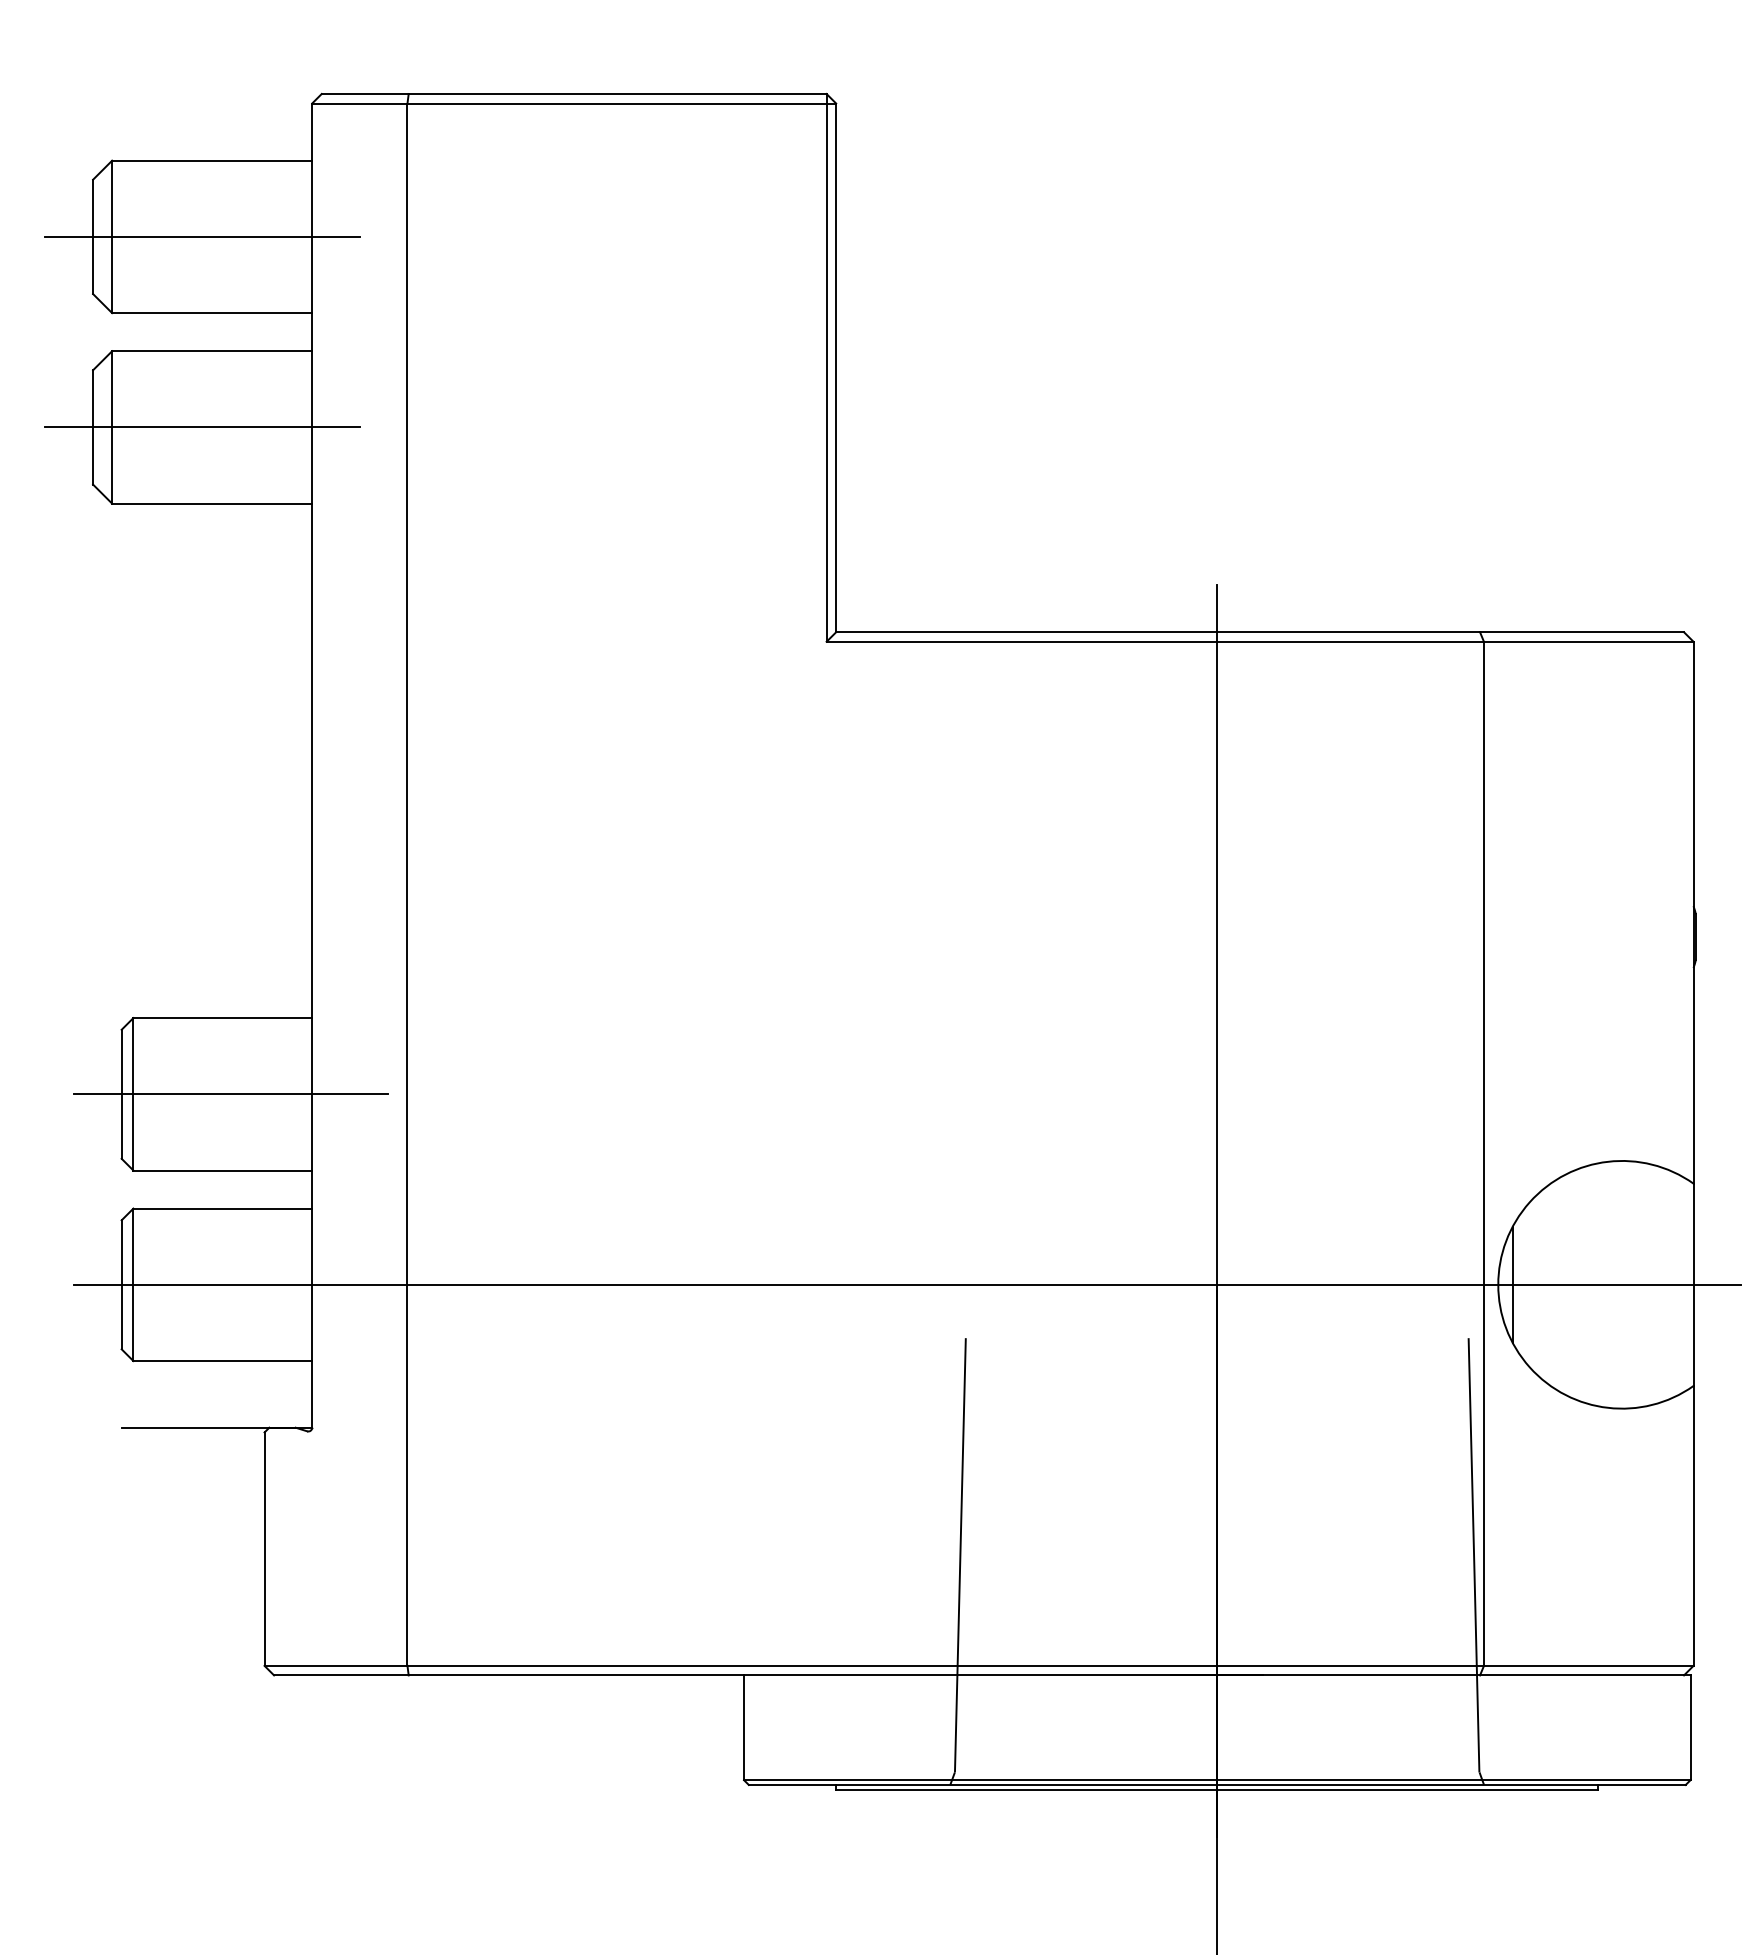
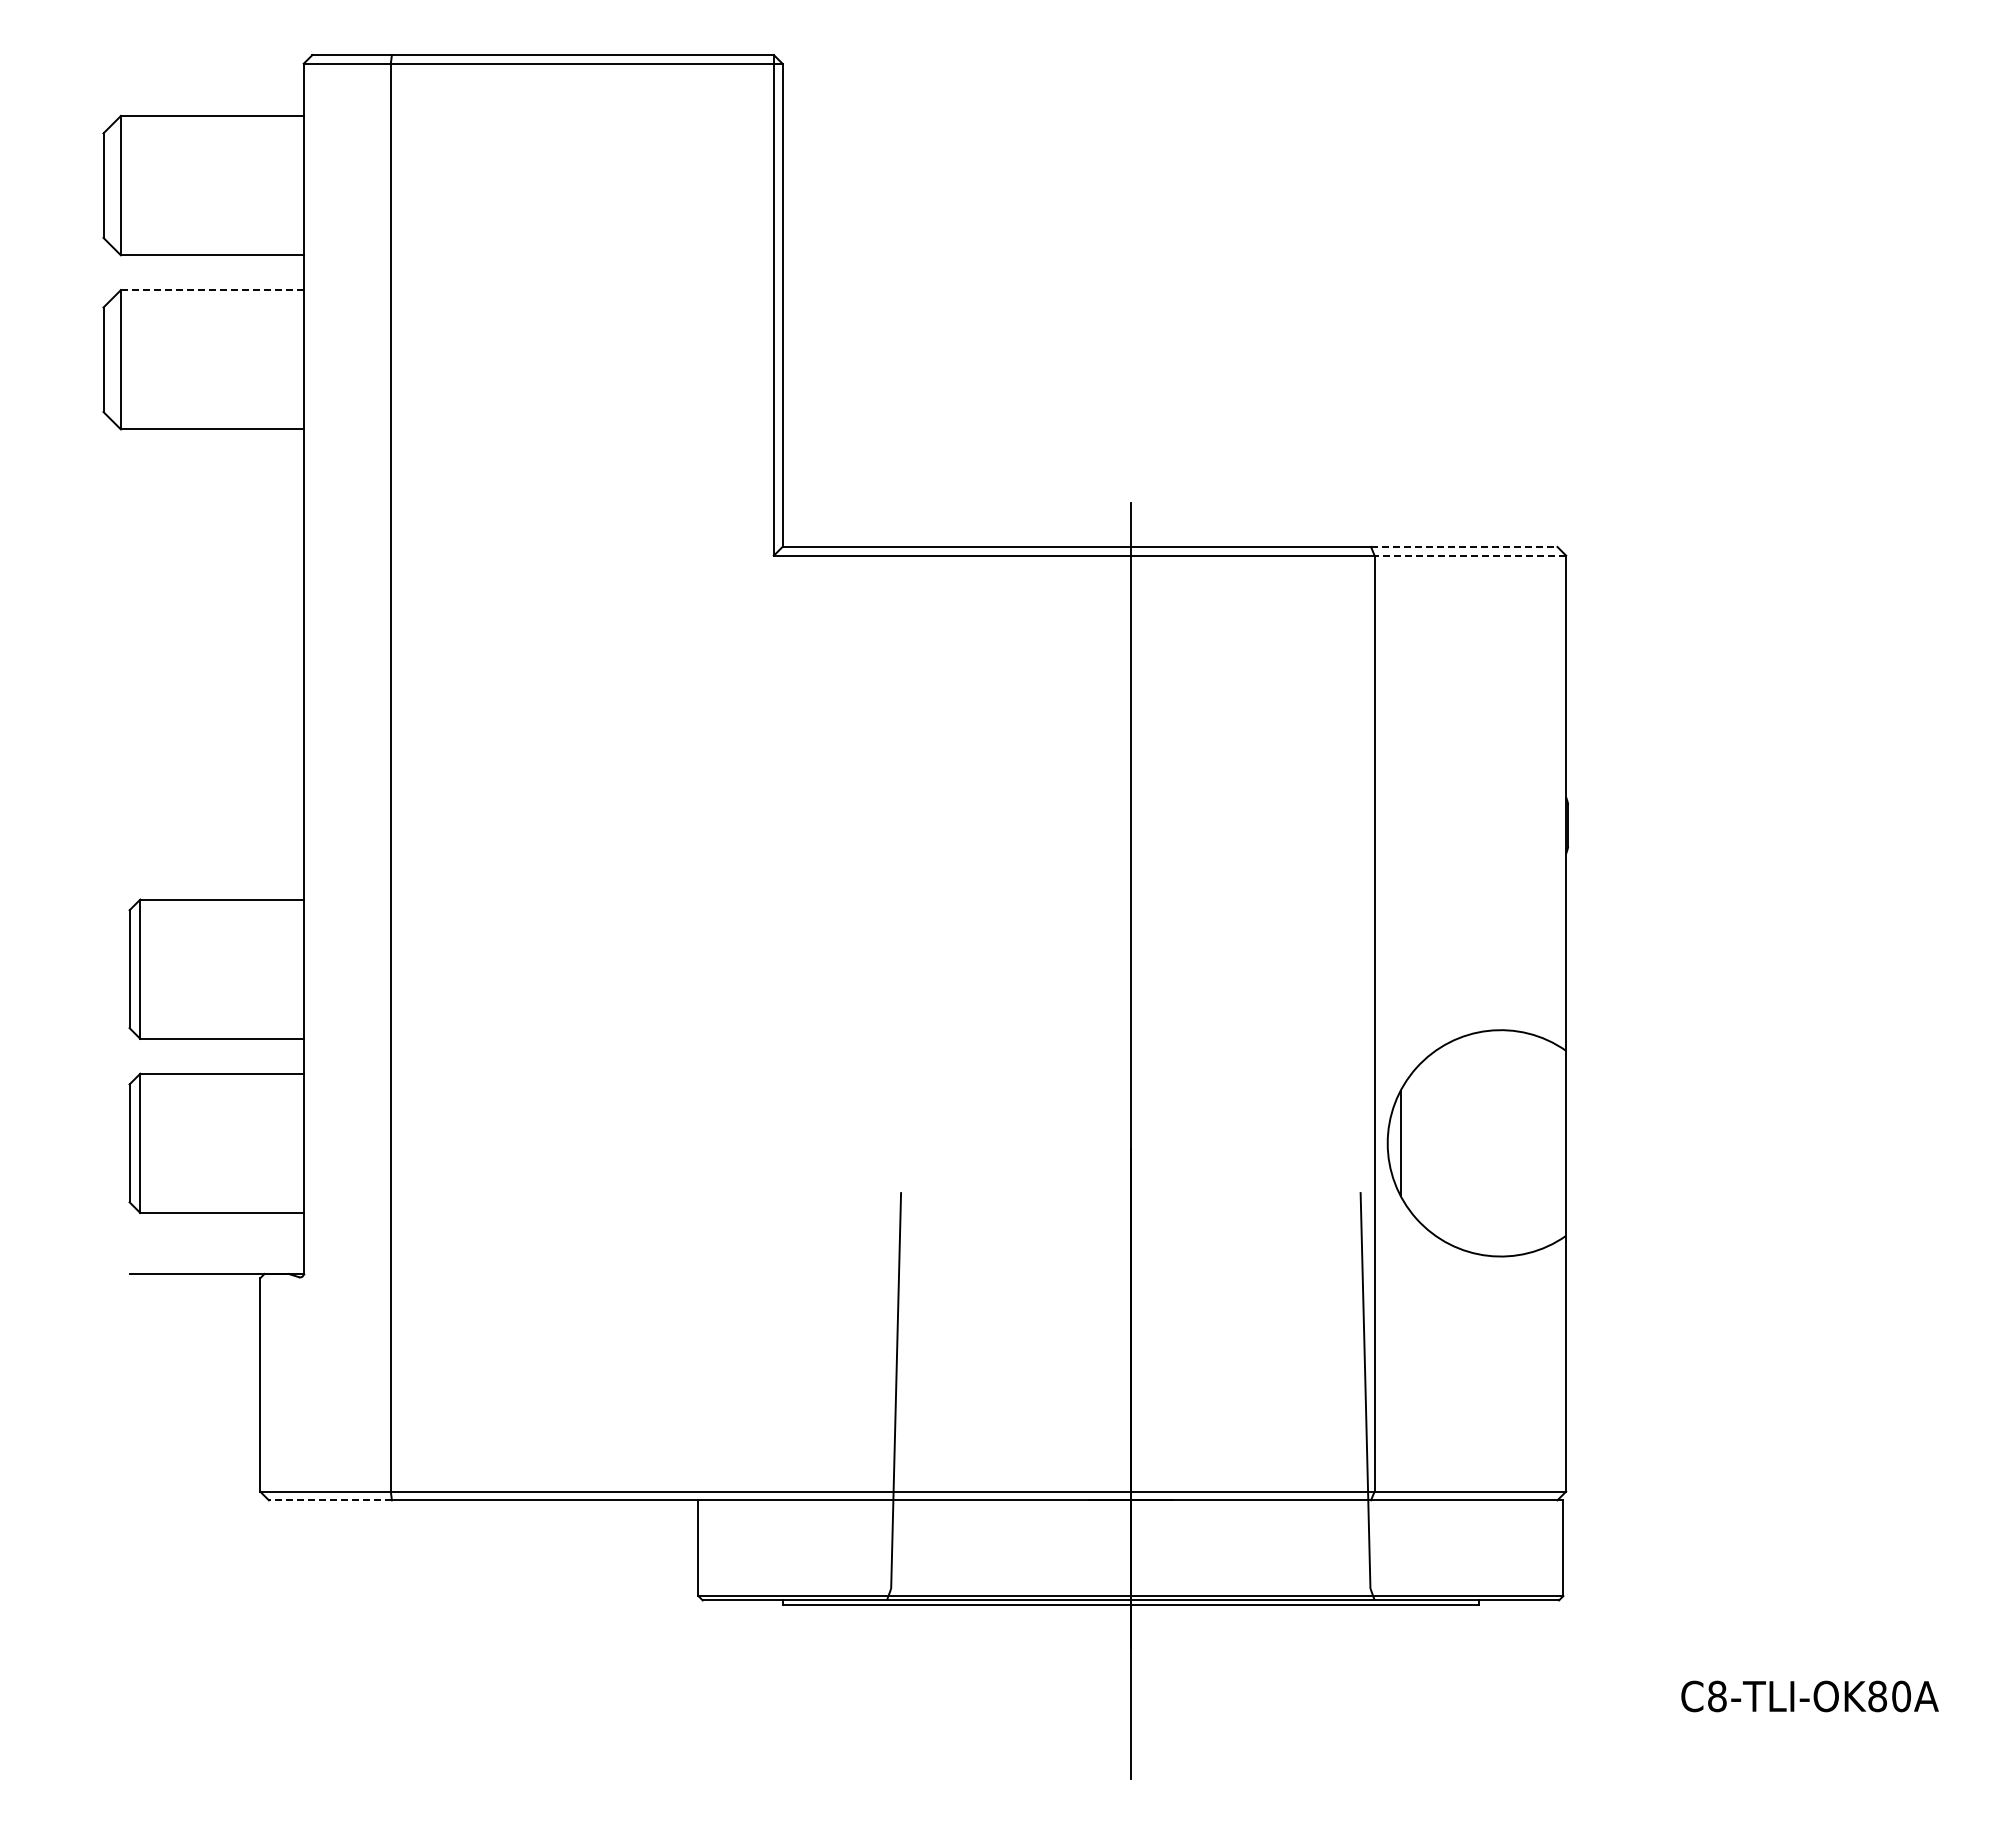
line: (202, 236) -> (203, 185), removed
line: (211, 351) -> (211, 290), solid -> dashed
line: (202, 427) -> (203, 359), removed
line: (1582, 631) -> (1464, 546), solid -> dashed
line: (1588, 641) -> (1470, 555), solid -> dashed
line: (230, 1094) -> (229, 969), removed
line: (907, 1284) -> (847, 1143), removed
line: (341, 1675) -> (330, 1500), solid -> dashed

